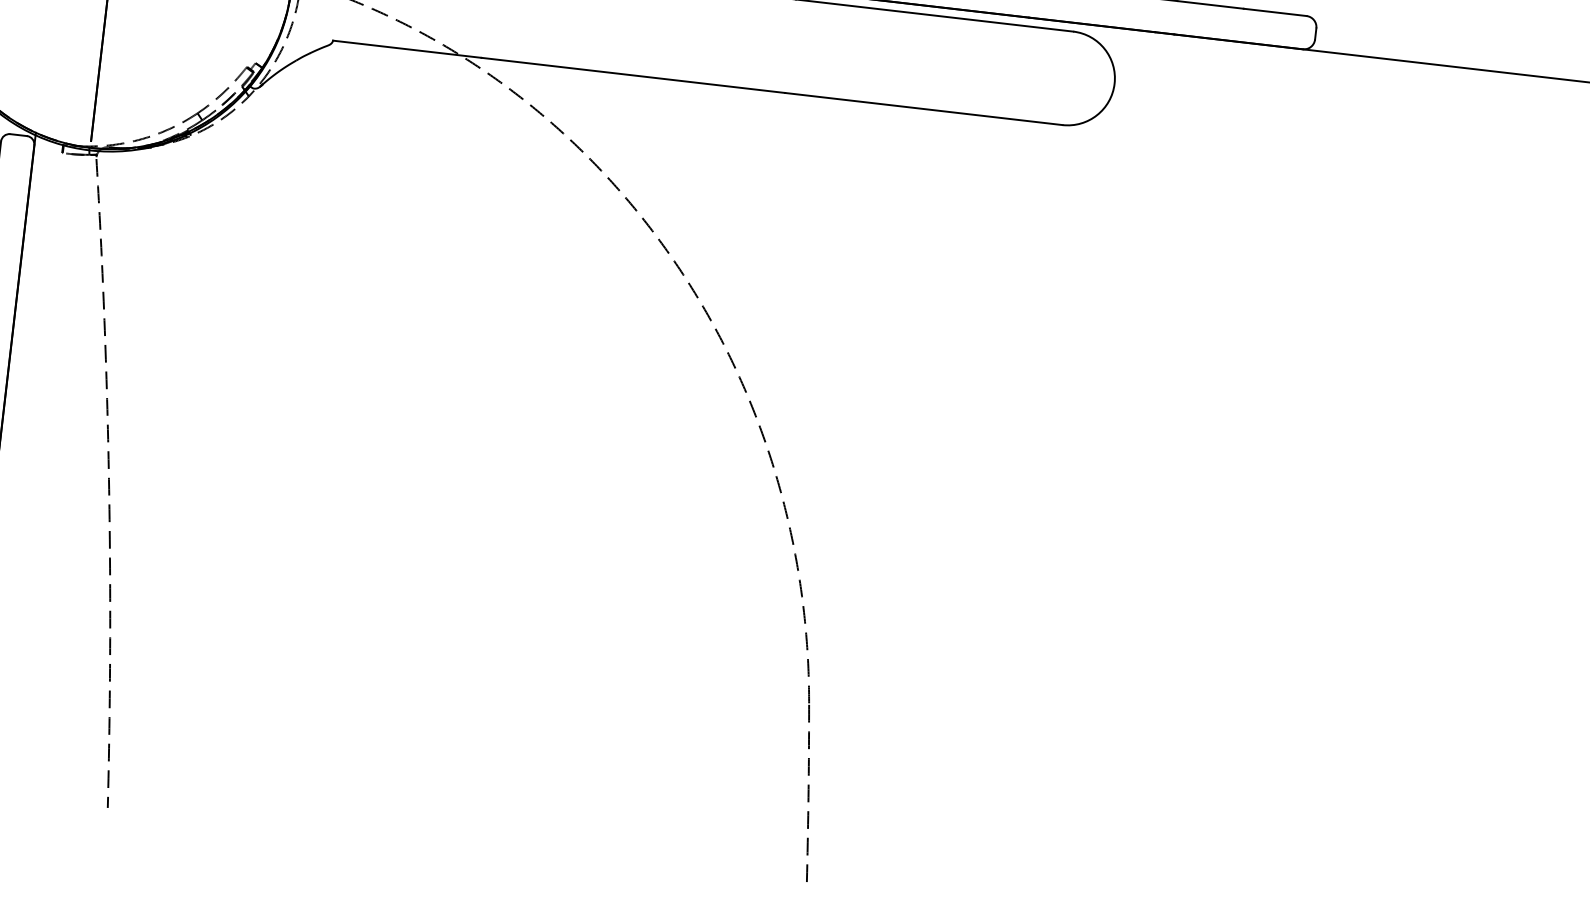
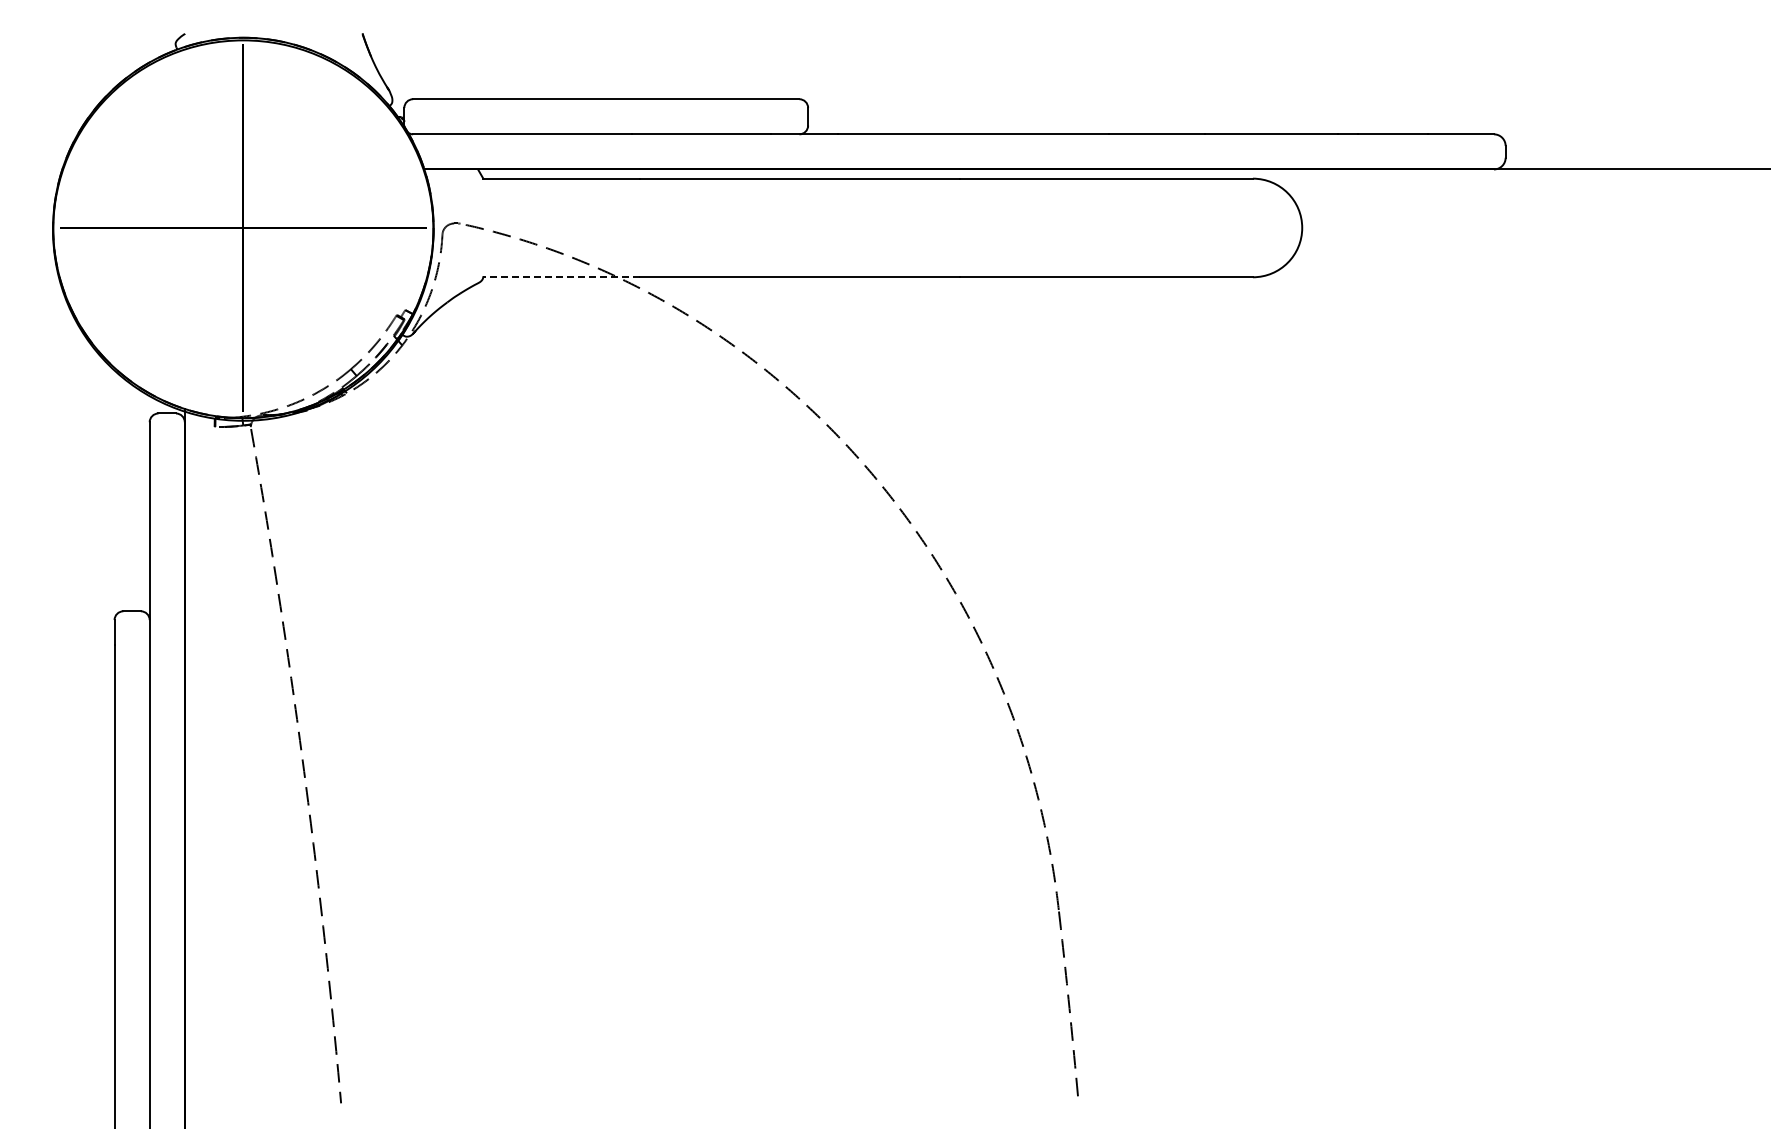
line: (407, 49) -> (561, 277), solid -> dashed

